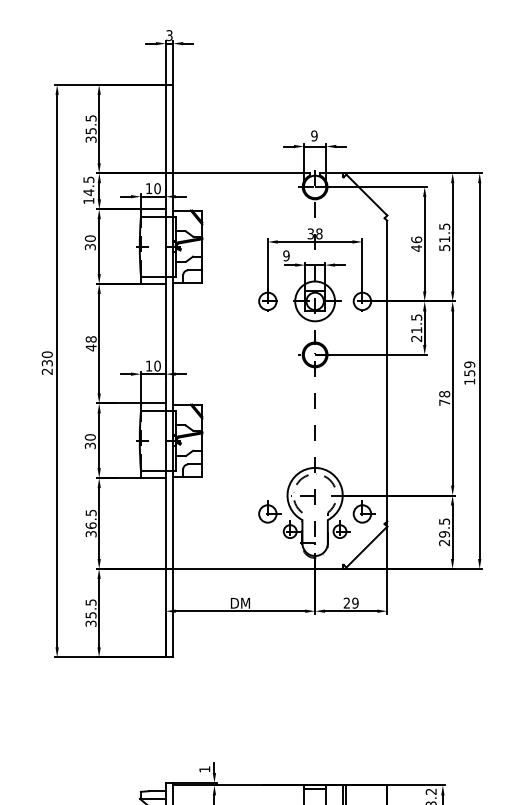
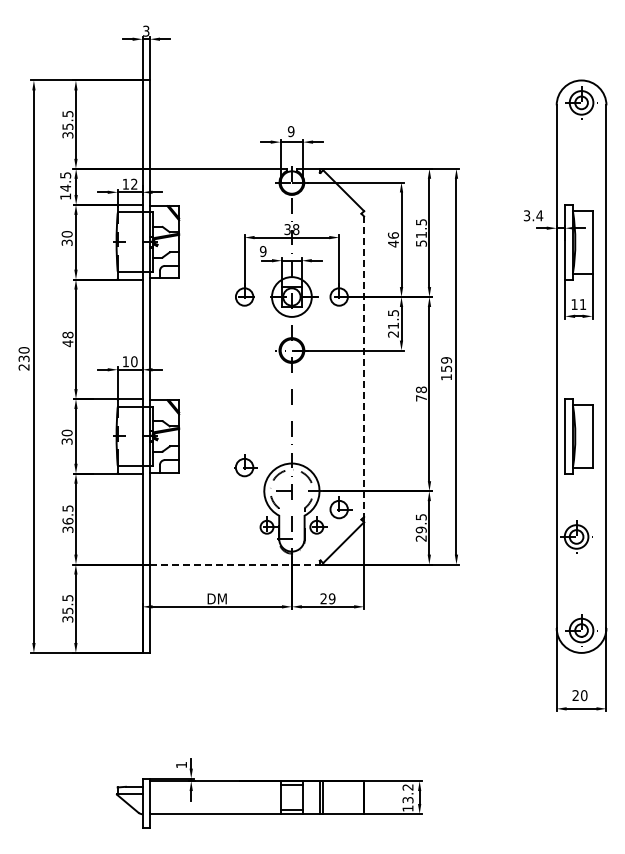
text: (157, 187) -> (134, 183), 10 -> 12
line: (387, 371) -> (364, 367), solid -> dashed
part: (268, 511) -> (245, 465), moved
line: (257, 568) -> (234, 564), solid -> dashed

